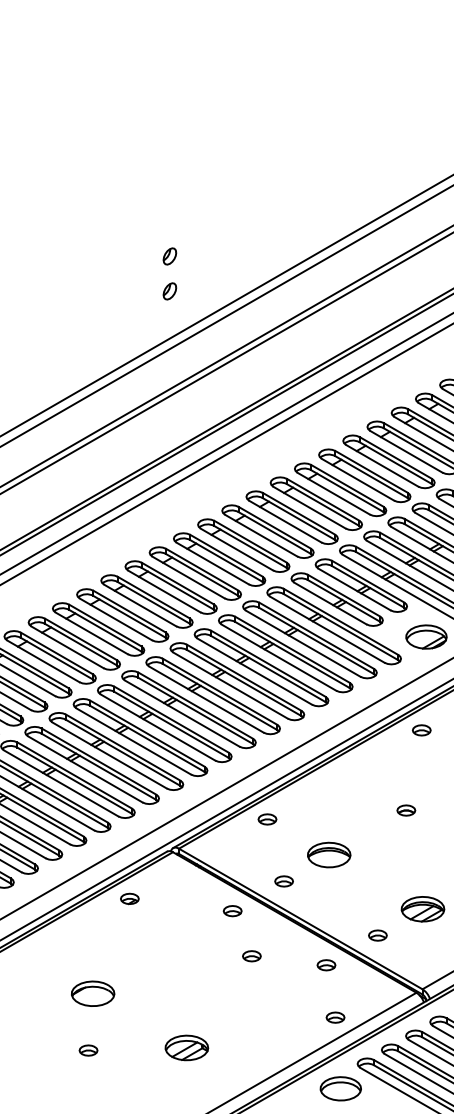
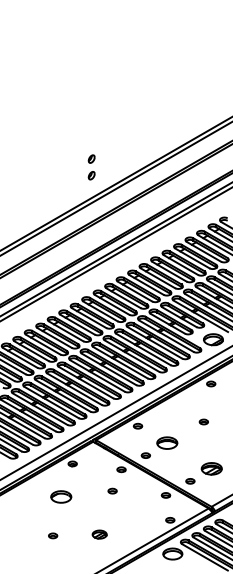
part: (251, 954) -> (112, 490), moved
part: (93, 992) -> (61, 496), moved
part: (186, 1047) -> (99, 534), size x0.7

